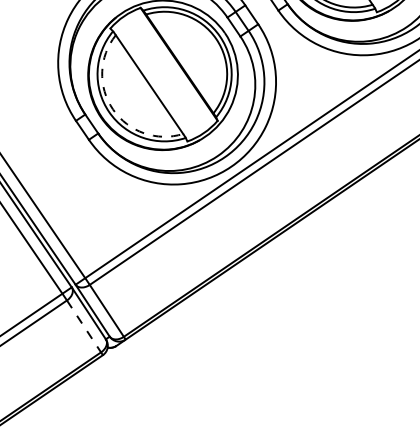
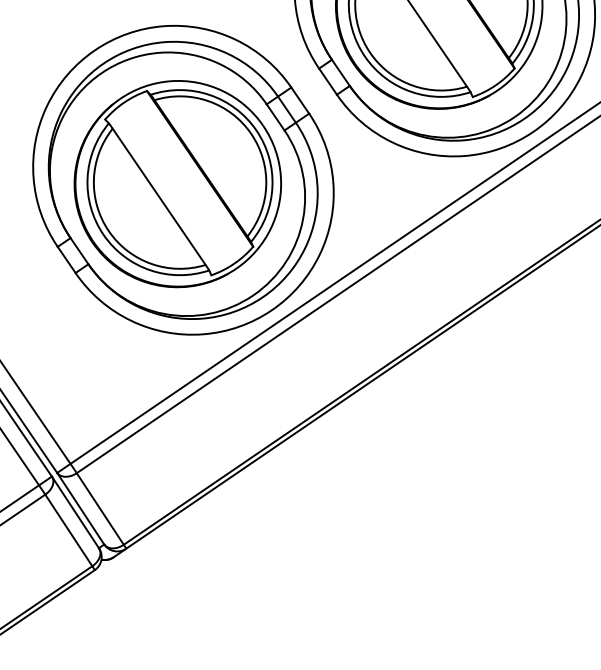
arc: (112, 109) -> (108, 231), dashed -> solid
line: (83, 326) -> (68, 530), dashed -> solid

